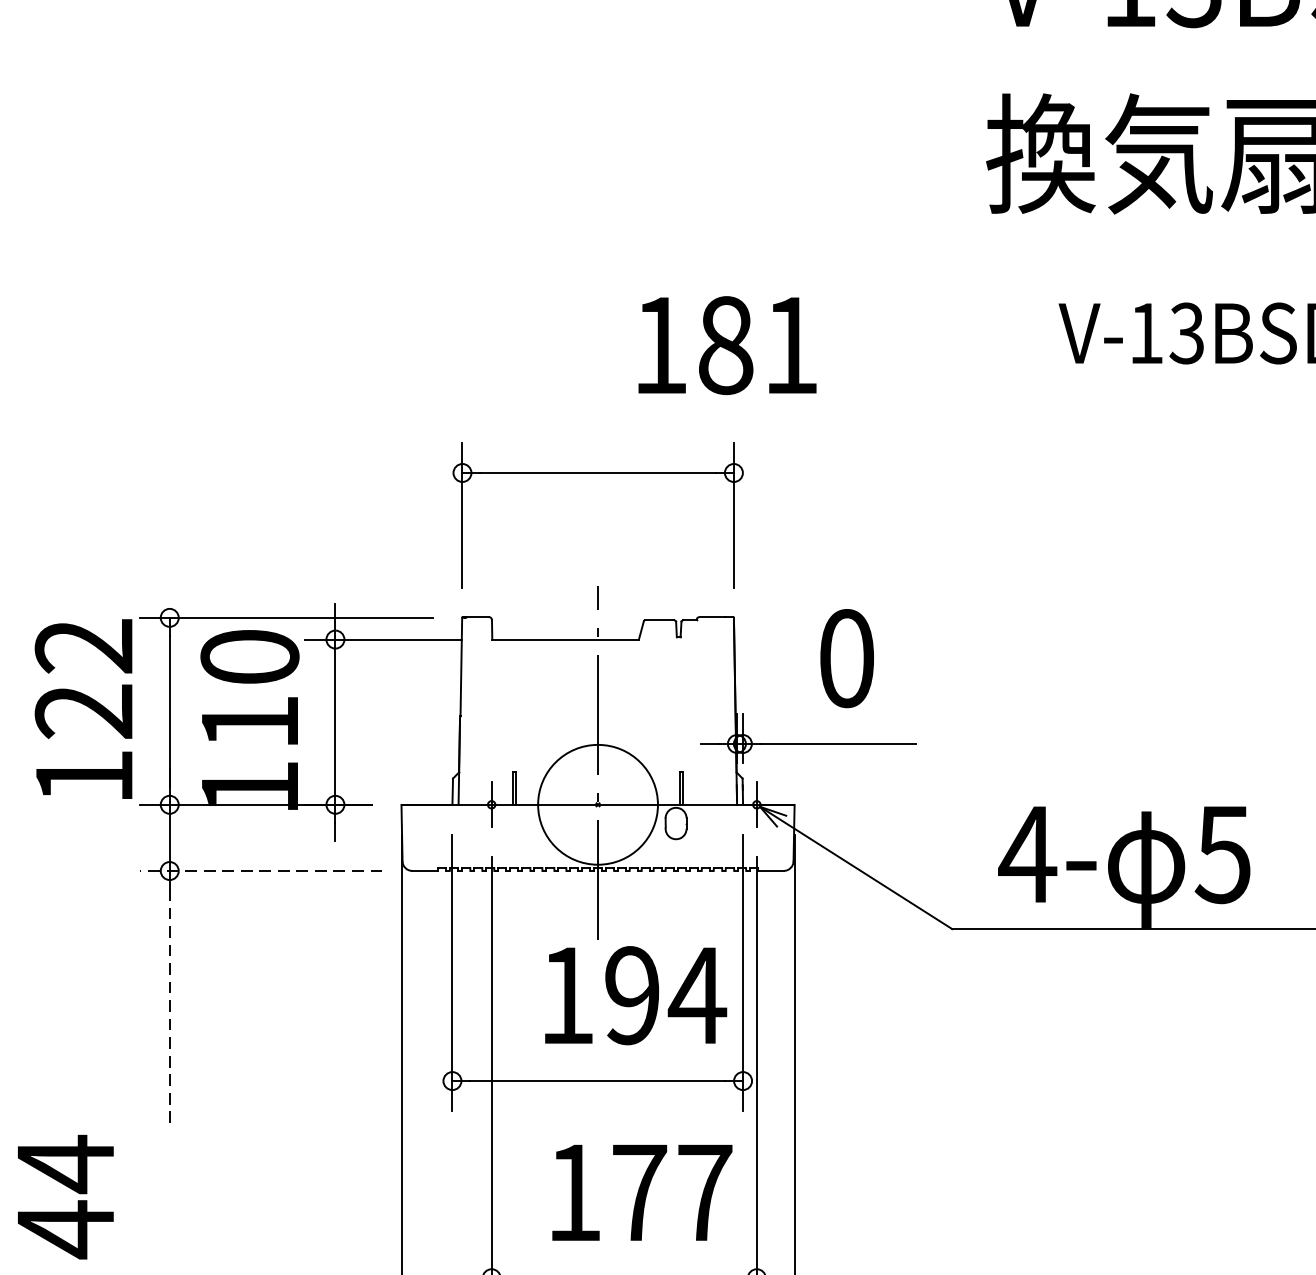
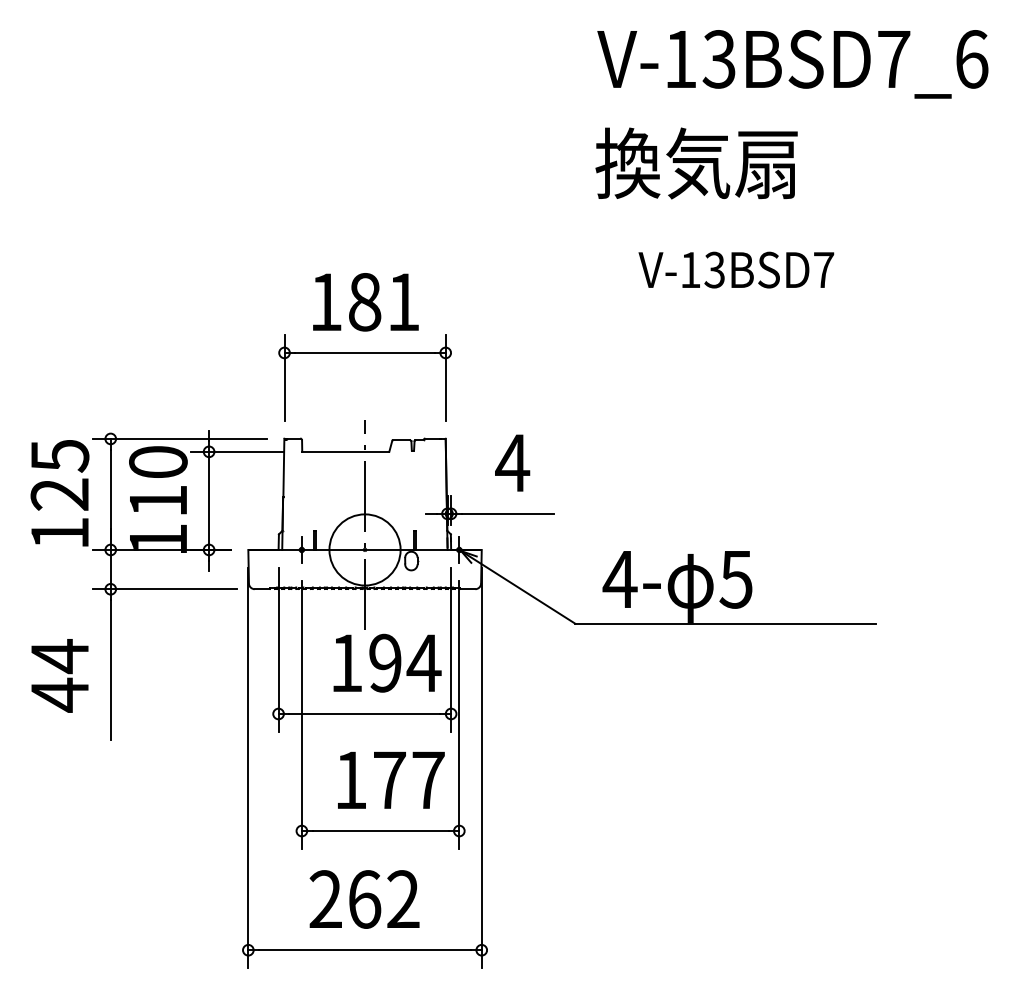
text: (726, 345) -> (365, 302), moved
text: (83, 645) -> (59, 455), 122 -> 125
text: (846, 657) -> (512, 462), 0 -> 4
line: (260, 871) -> (164, 589), dashed -> solid
line: (169, 1007) -> (110, 670), dashed -> solid
text: (64, 1196) -> (59, 675), moved

